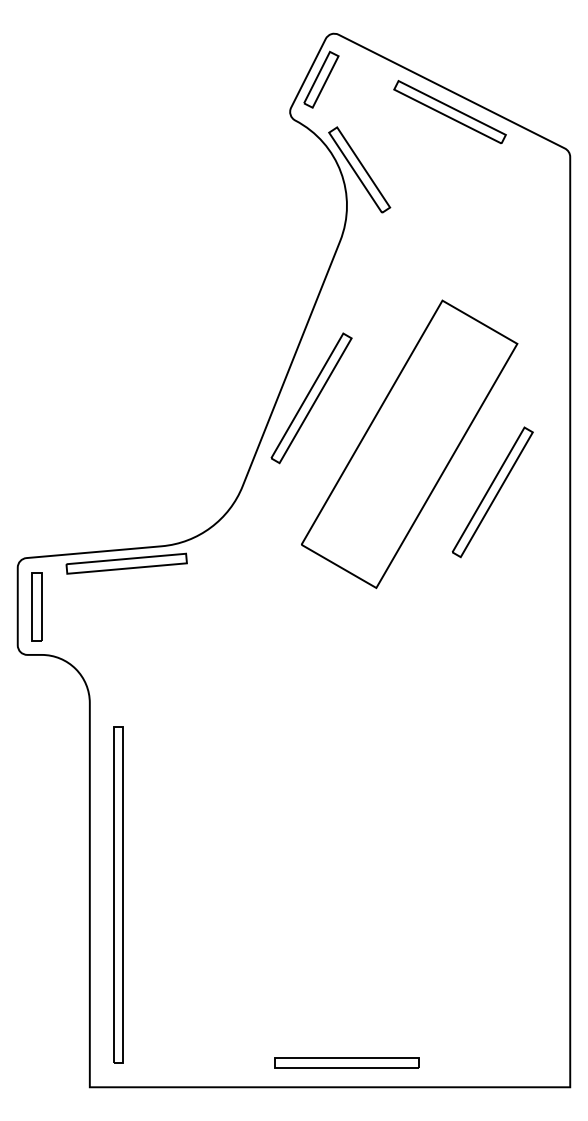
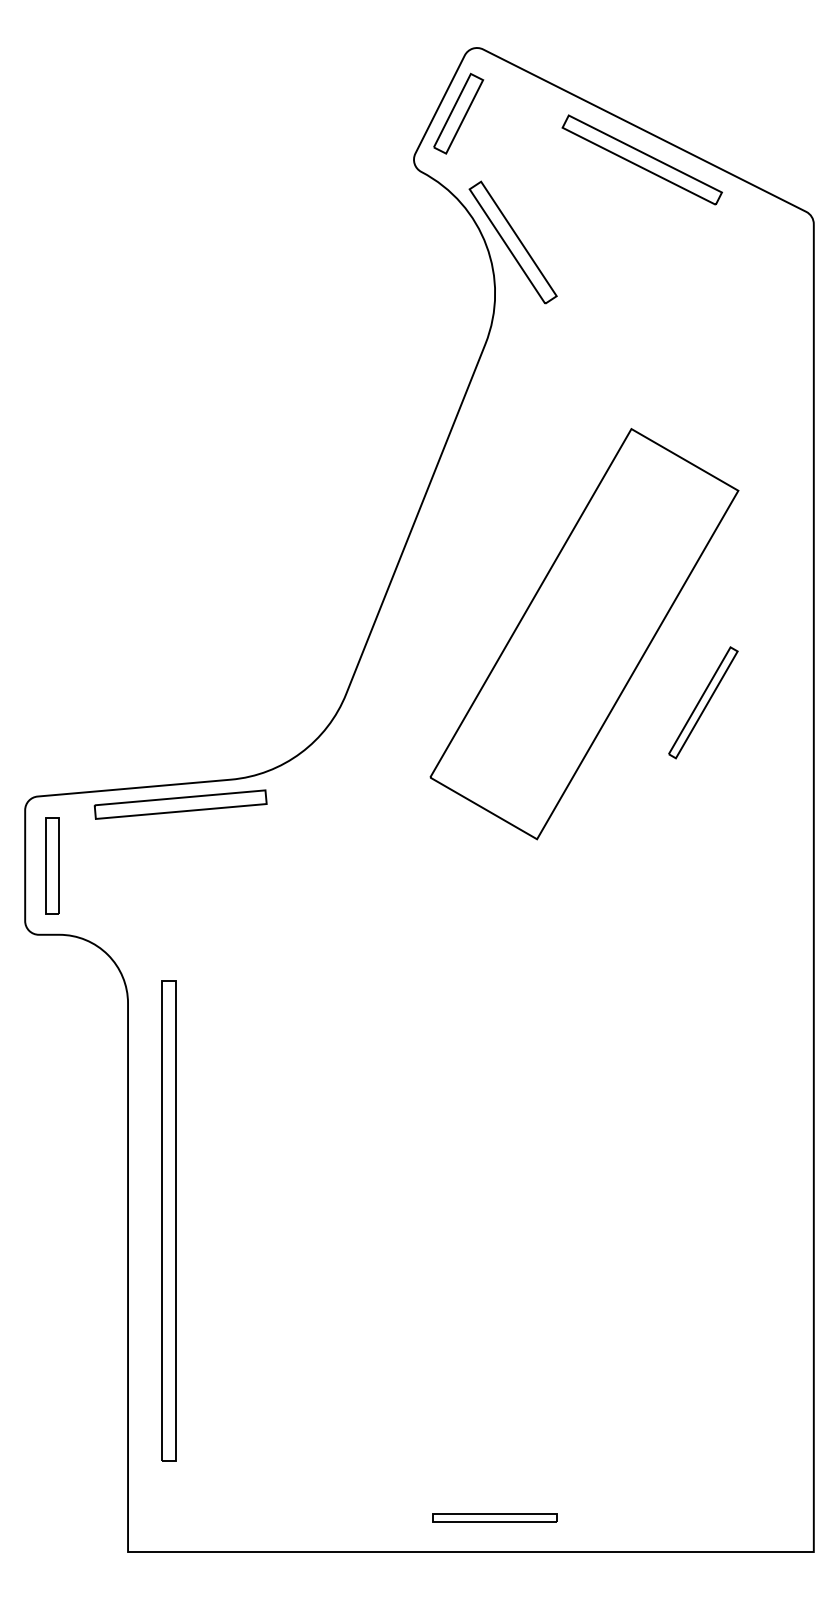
part: (311, 398) -> (444, 568), removed
part: (492, 492) -> (703, 702), size x0.6
part: (118, 894) -> (168, 1220), moved
part: (346, 1063) -> (494, 1517), size x0.6

